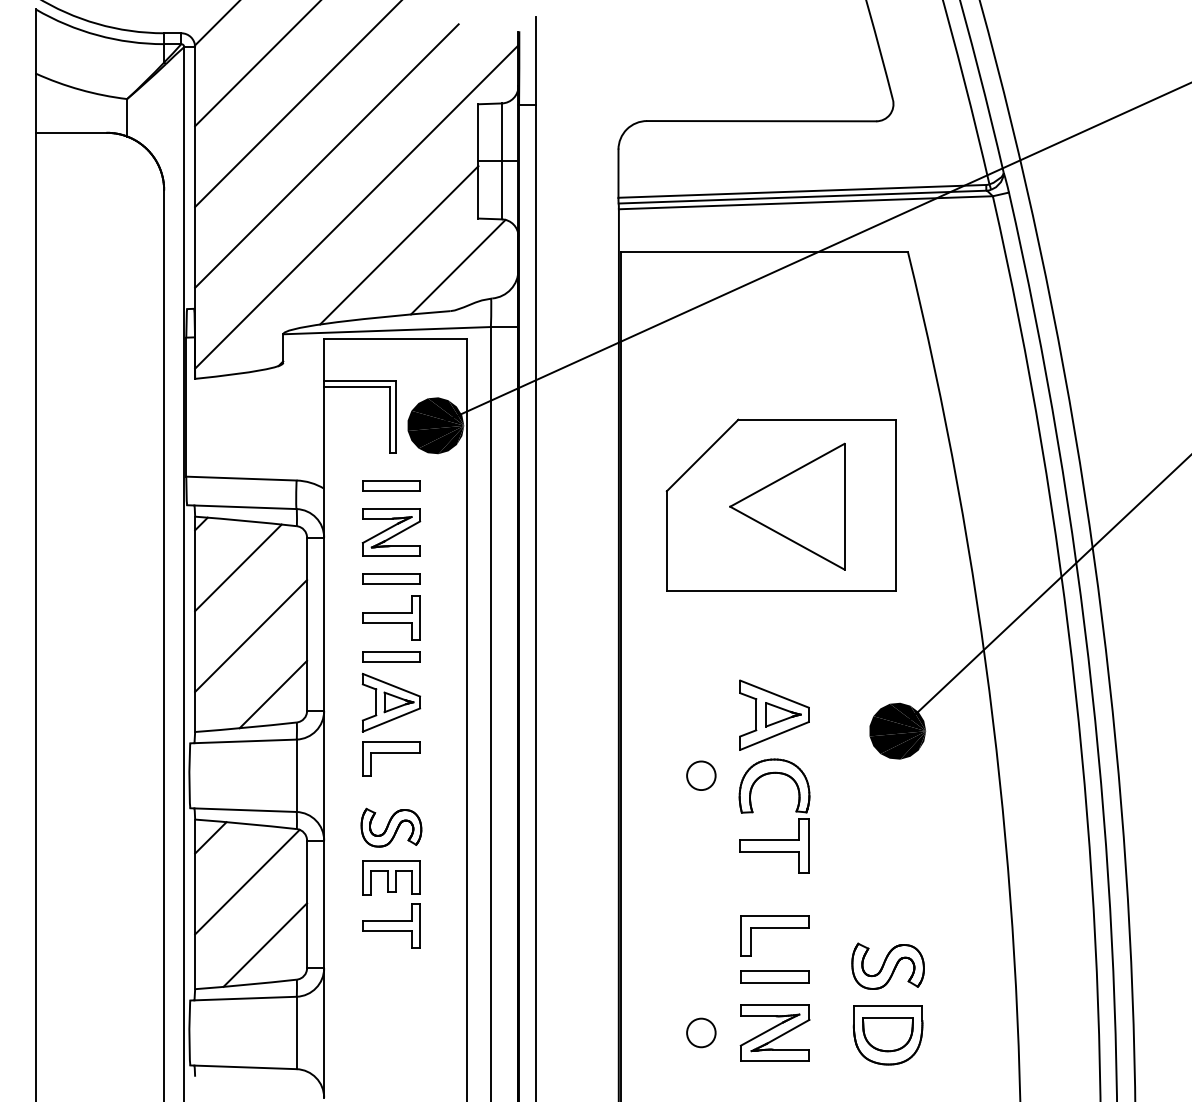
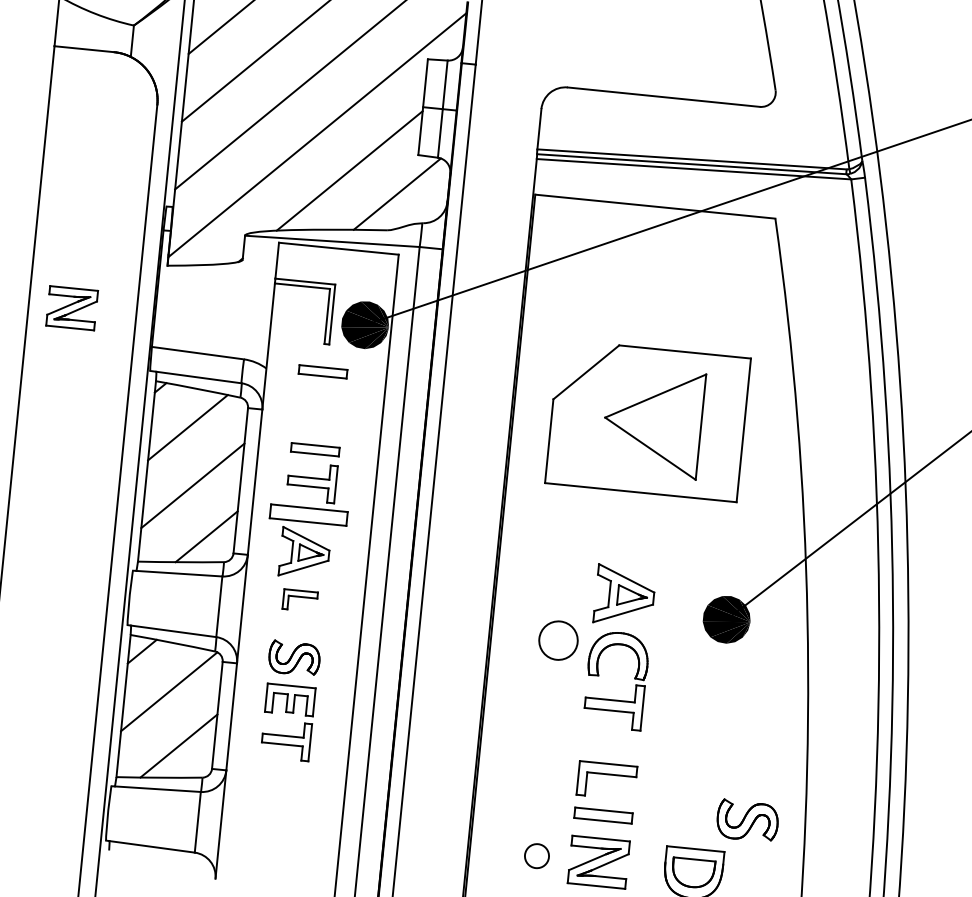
part: (391, 532) -> (72, 308), moved
part: (391, 656) -> (308, 514), size x1.6
part: (391, 758) -> (300, 600), size x0.7
circle: (701, 775) -> (558, 640), size x1.6
part: (887, 965) -> (747, 820), moved

